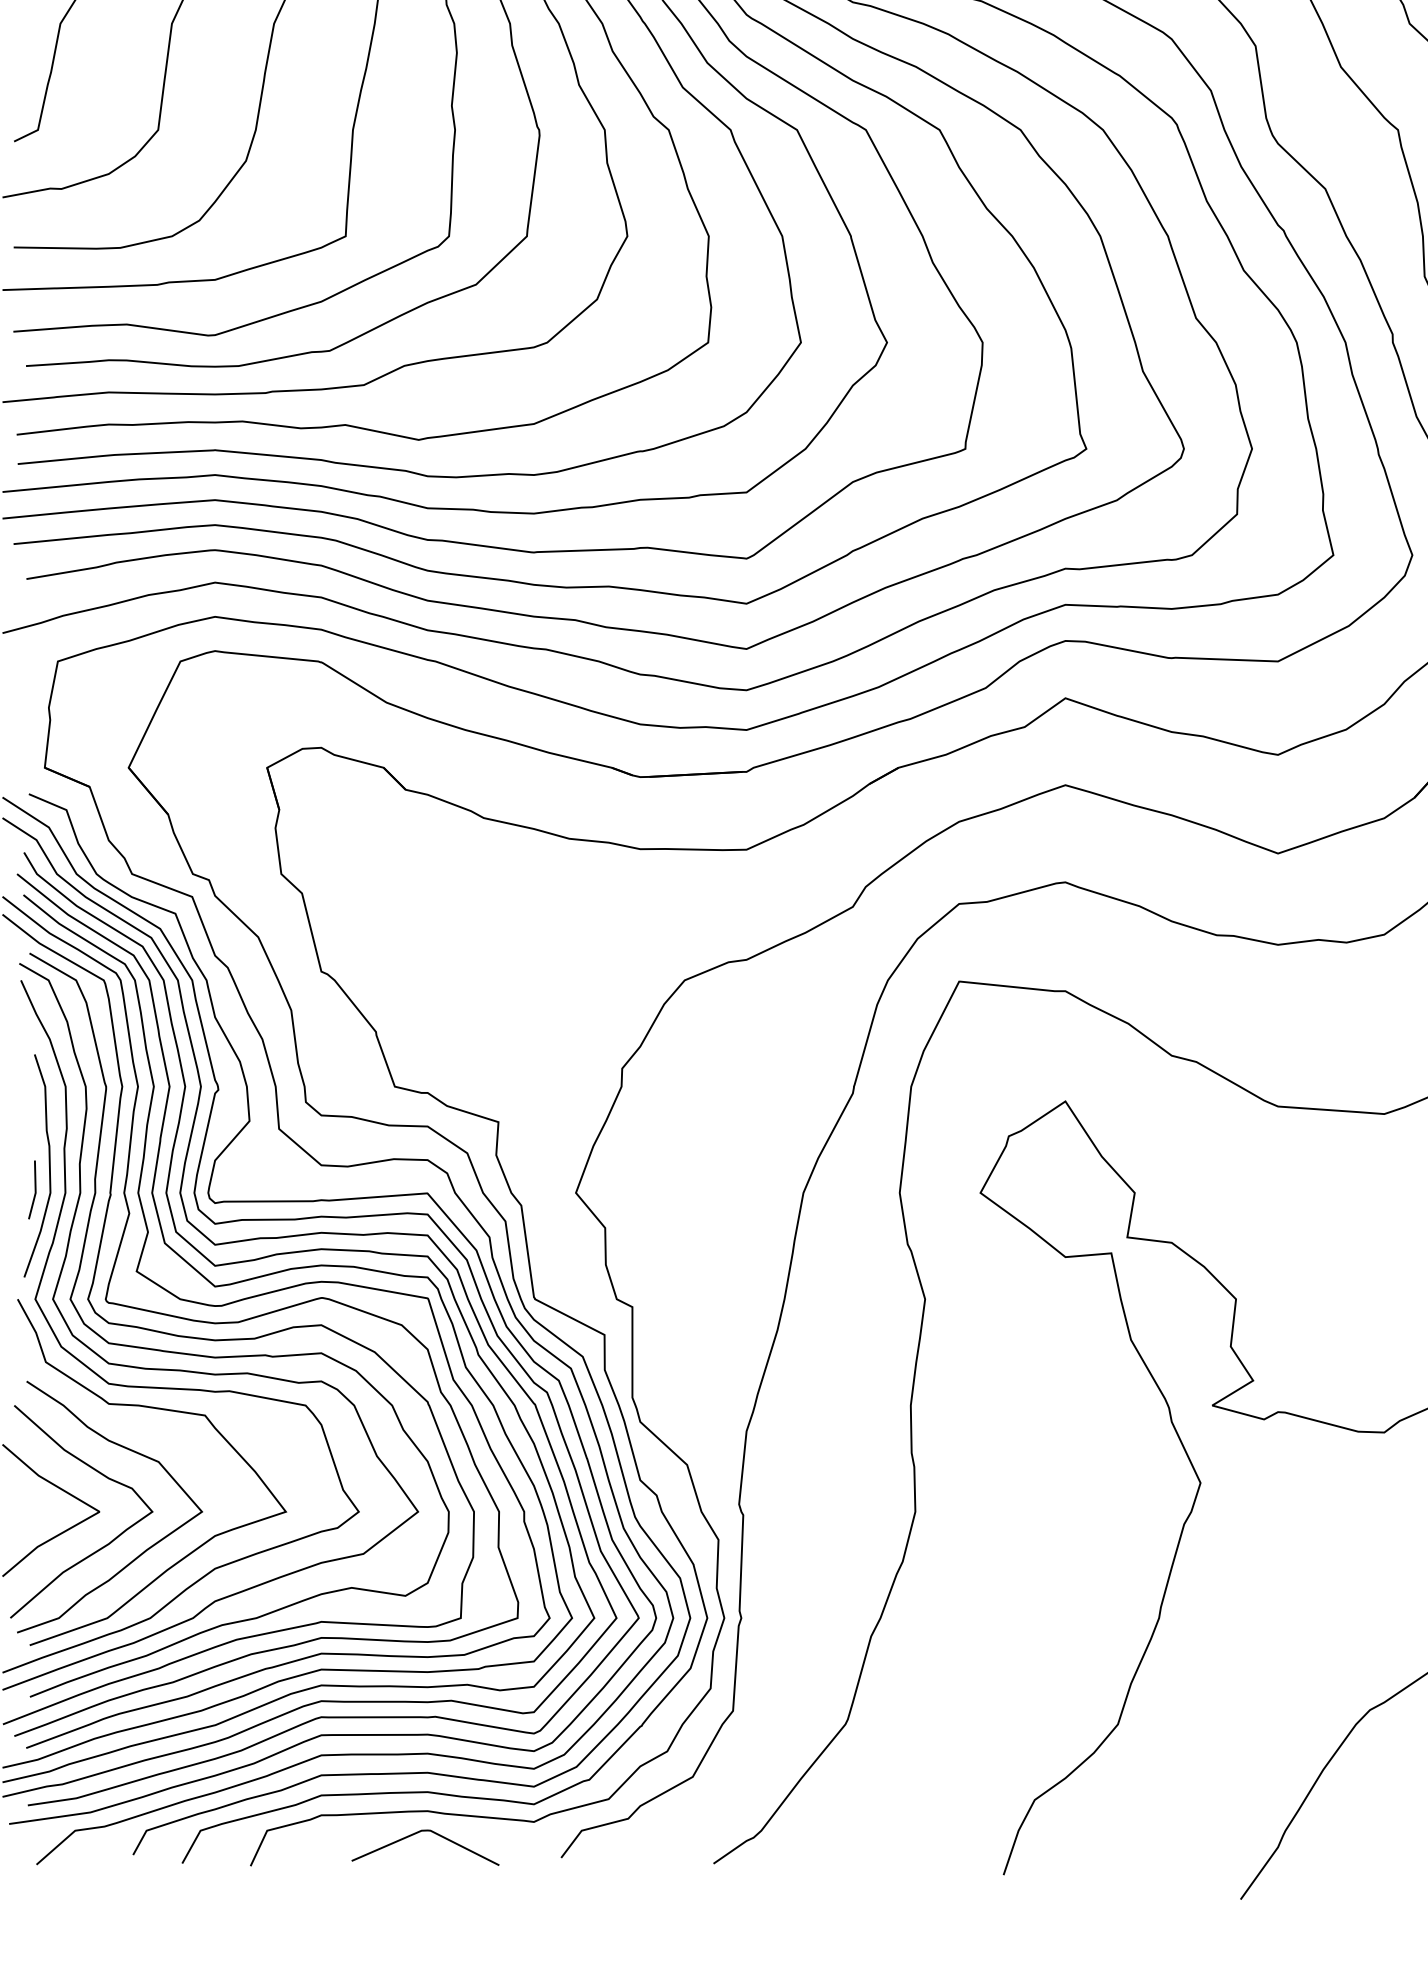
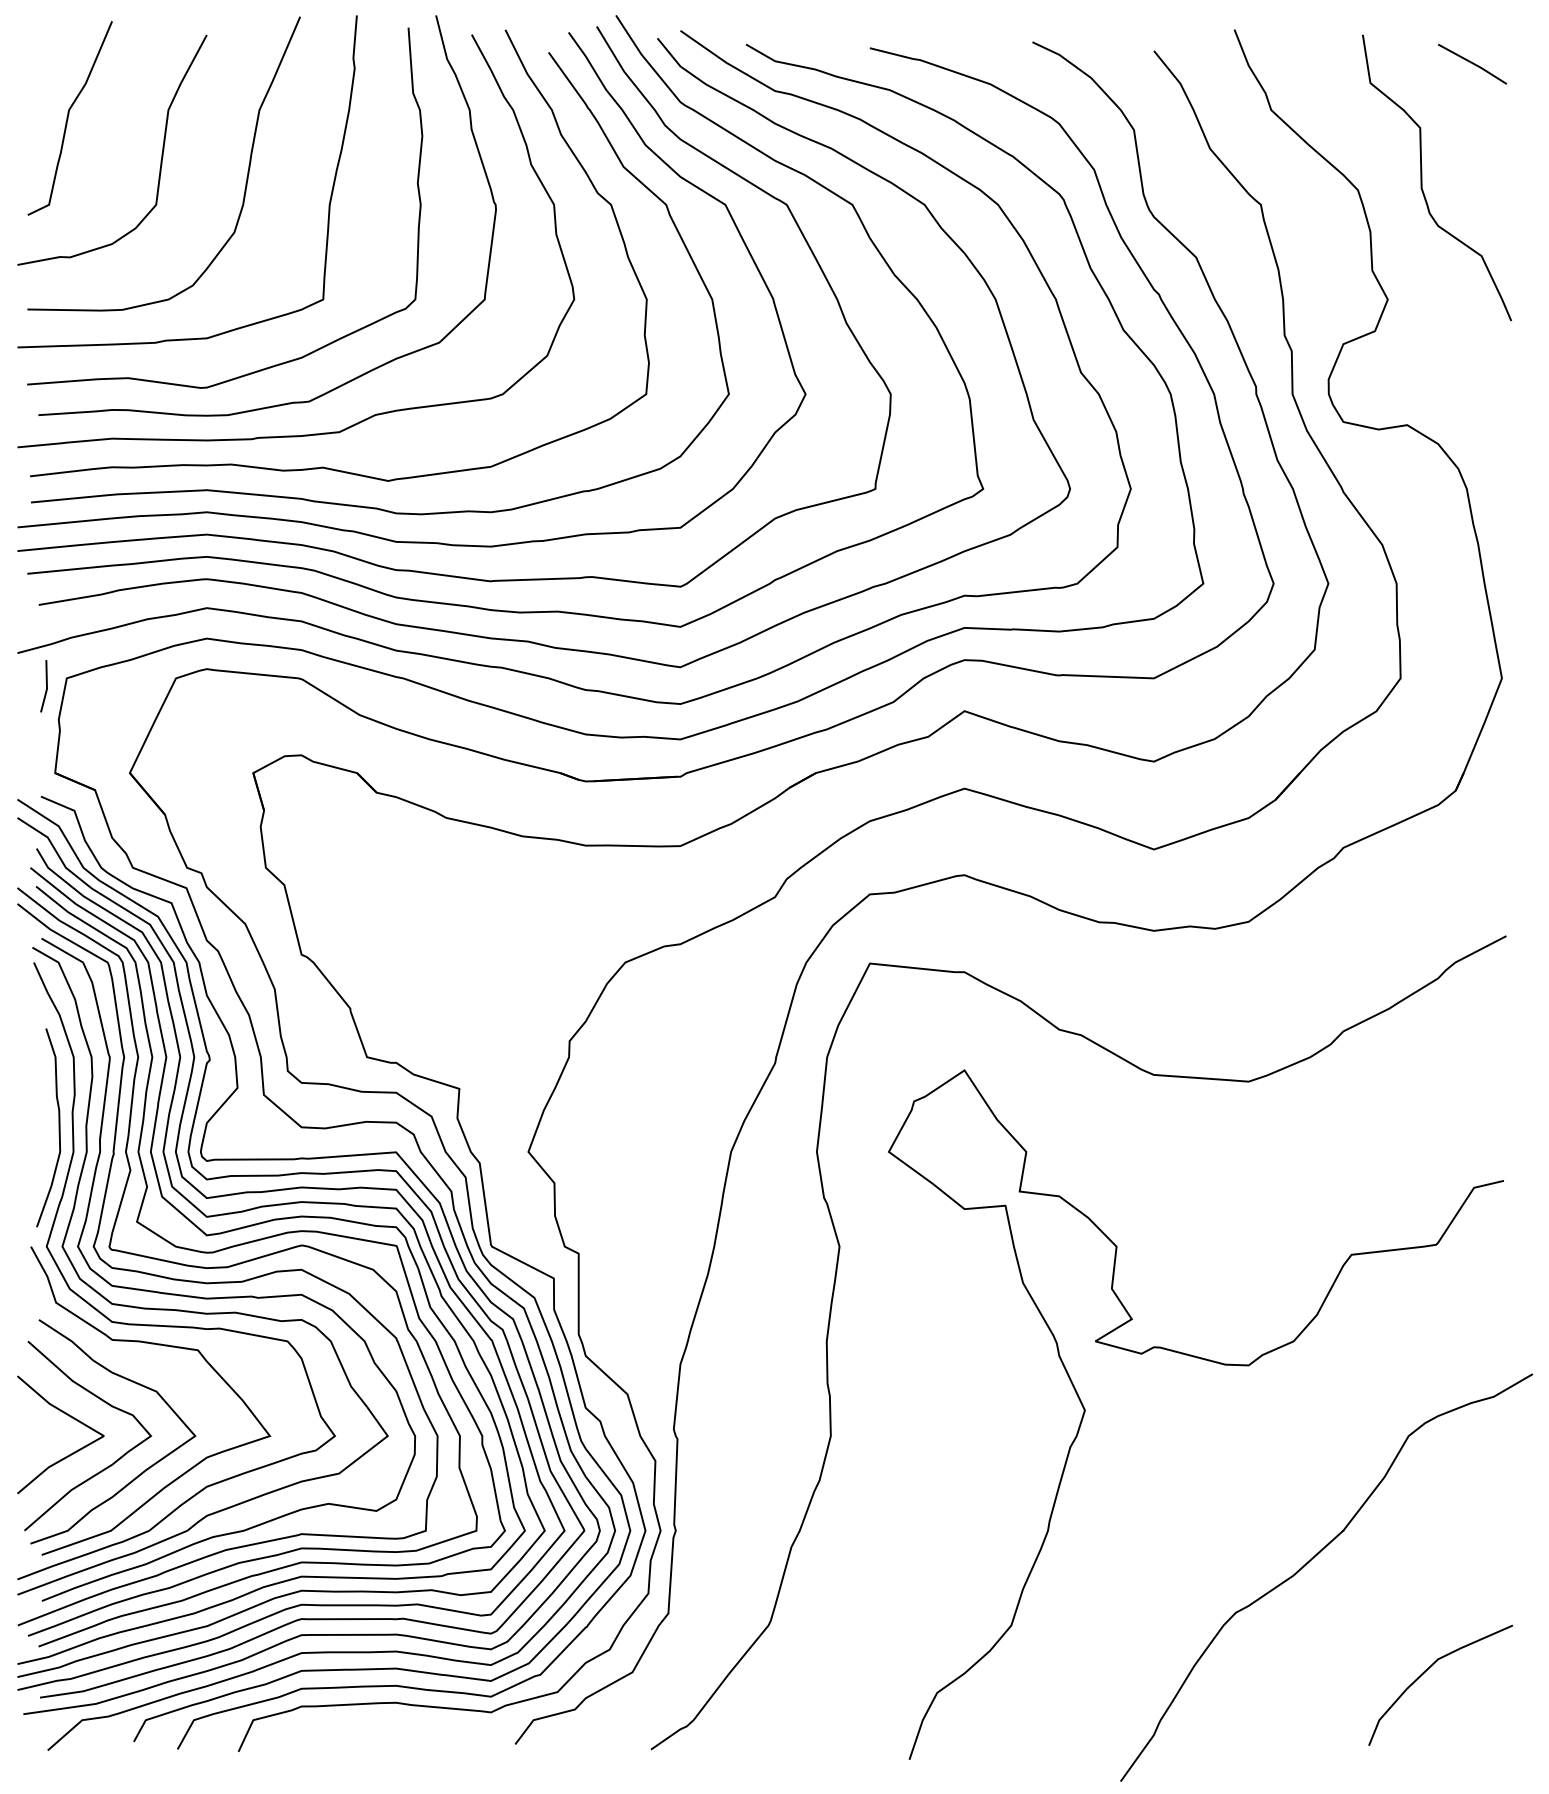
line: (35, 1190) -> (46, 686), moved
curve: (422, 1832) -> (391, 1721), removed

